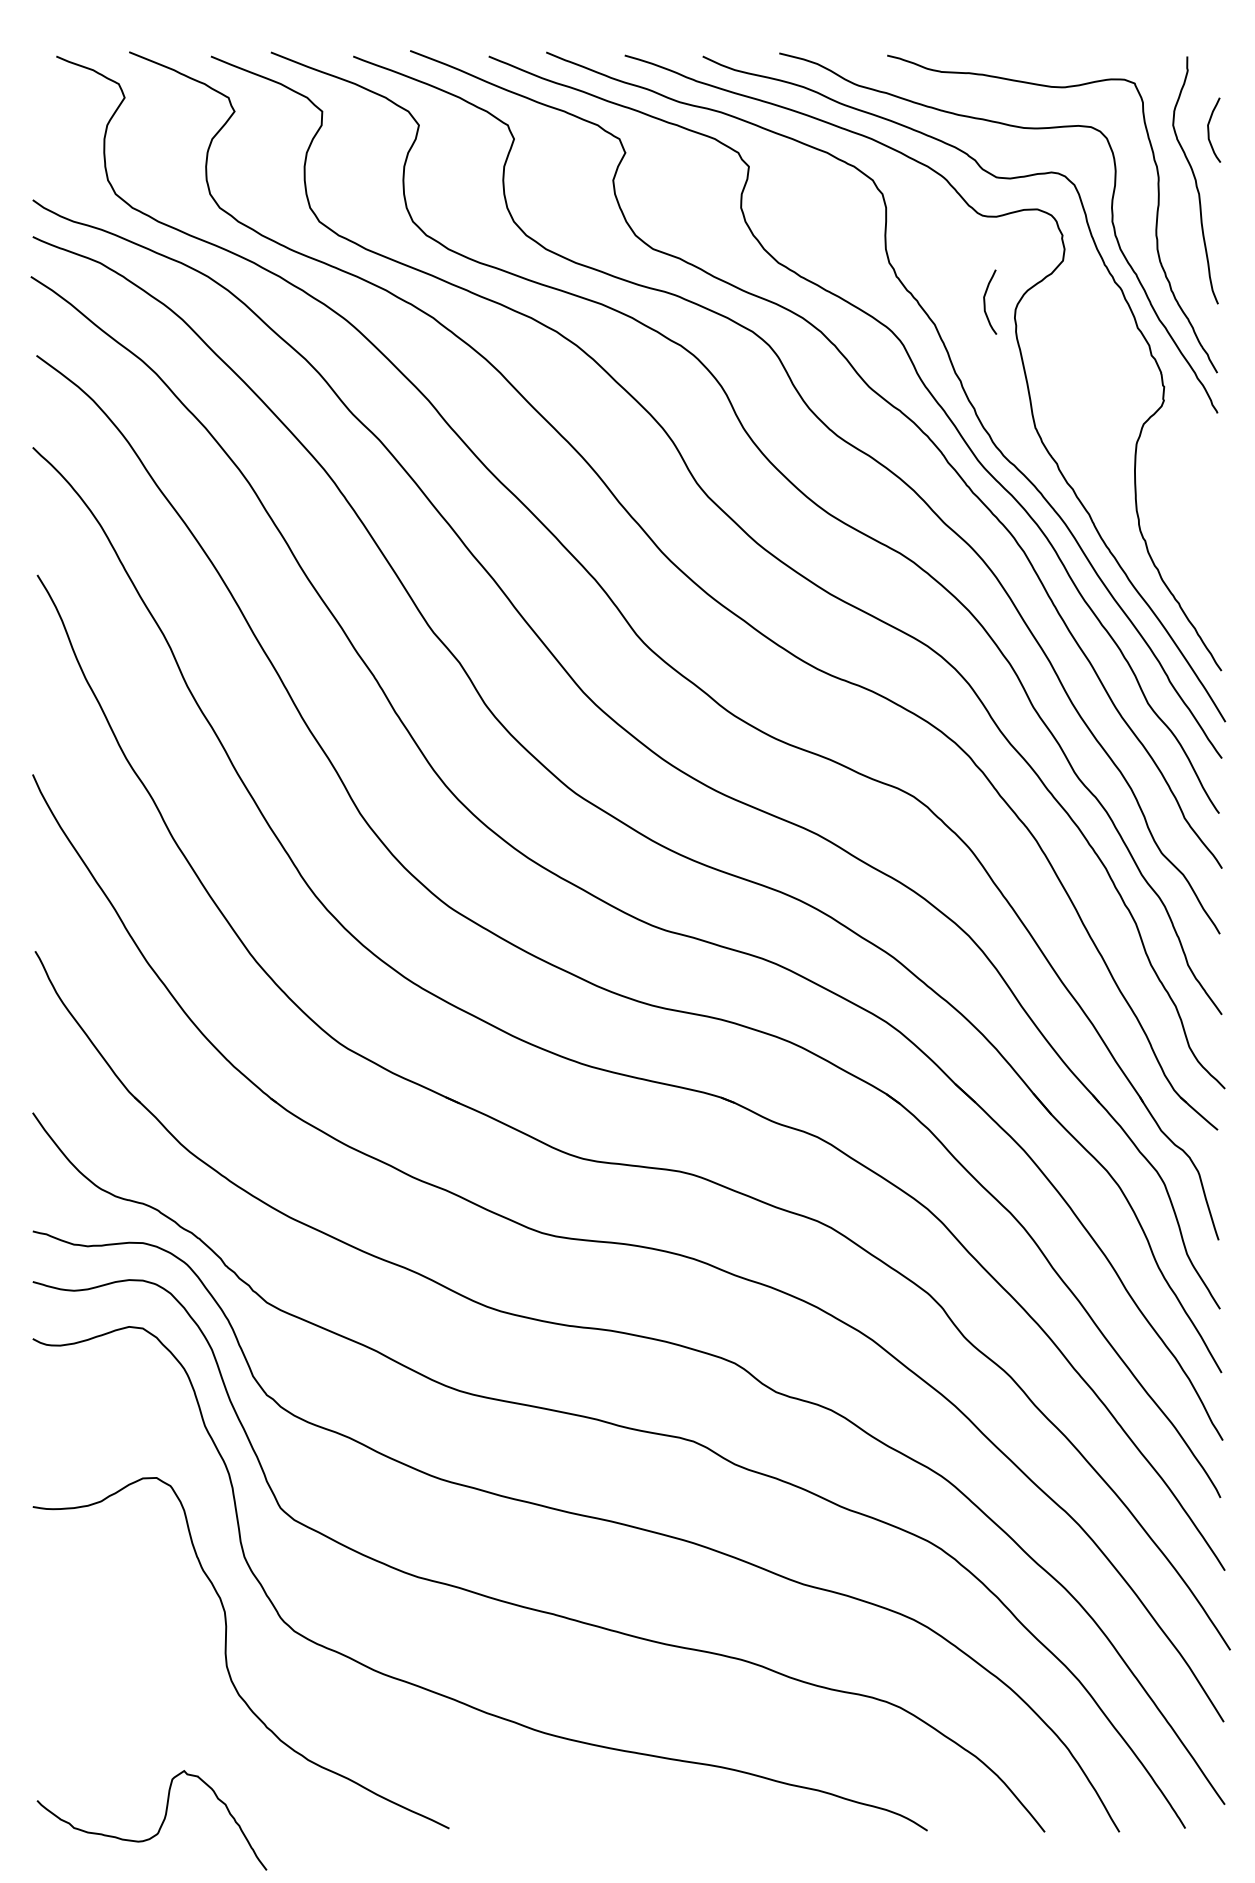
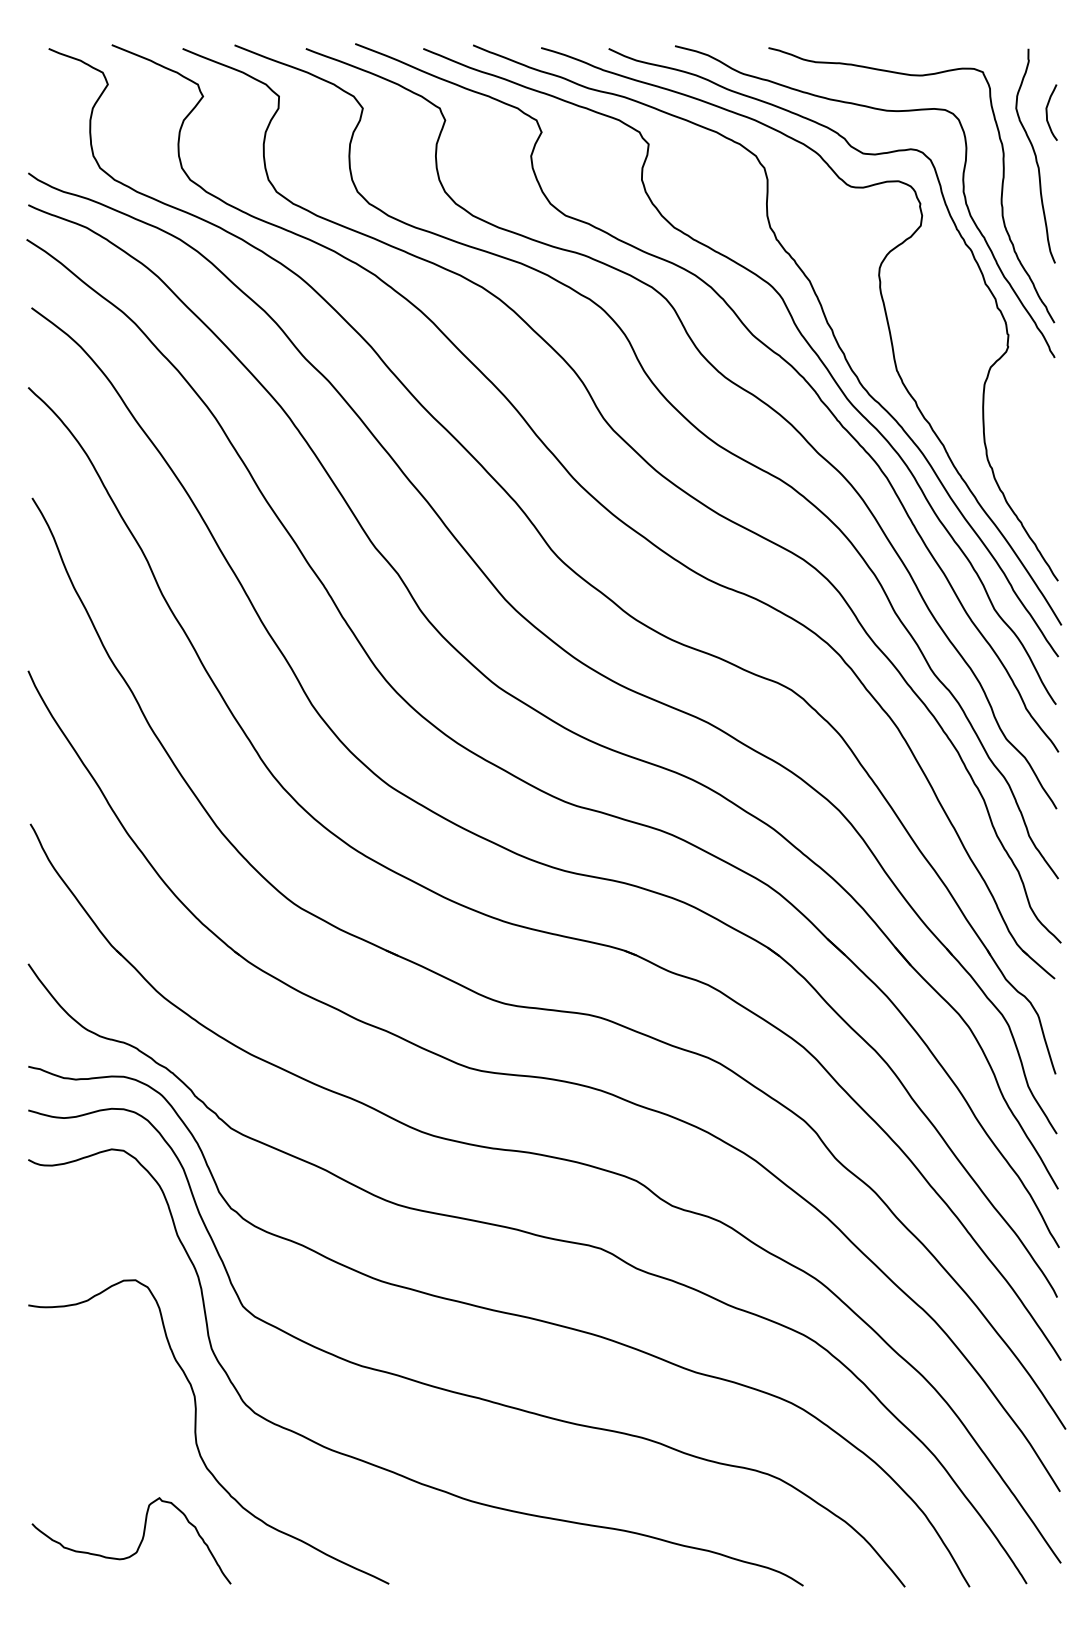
curve: (985, 302) -> (853, 261), removed
curve: (161, 1823) -> (139, 1543), moved

